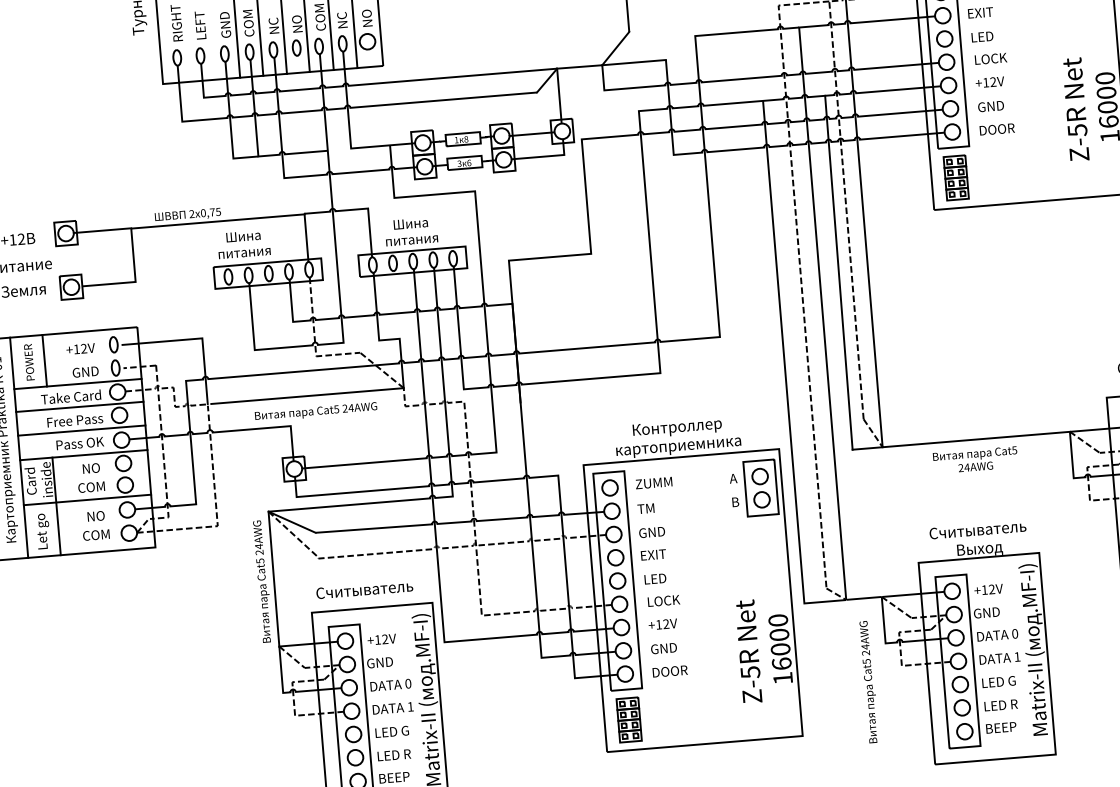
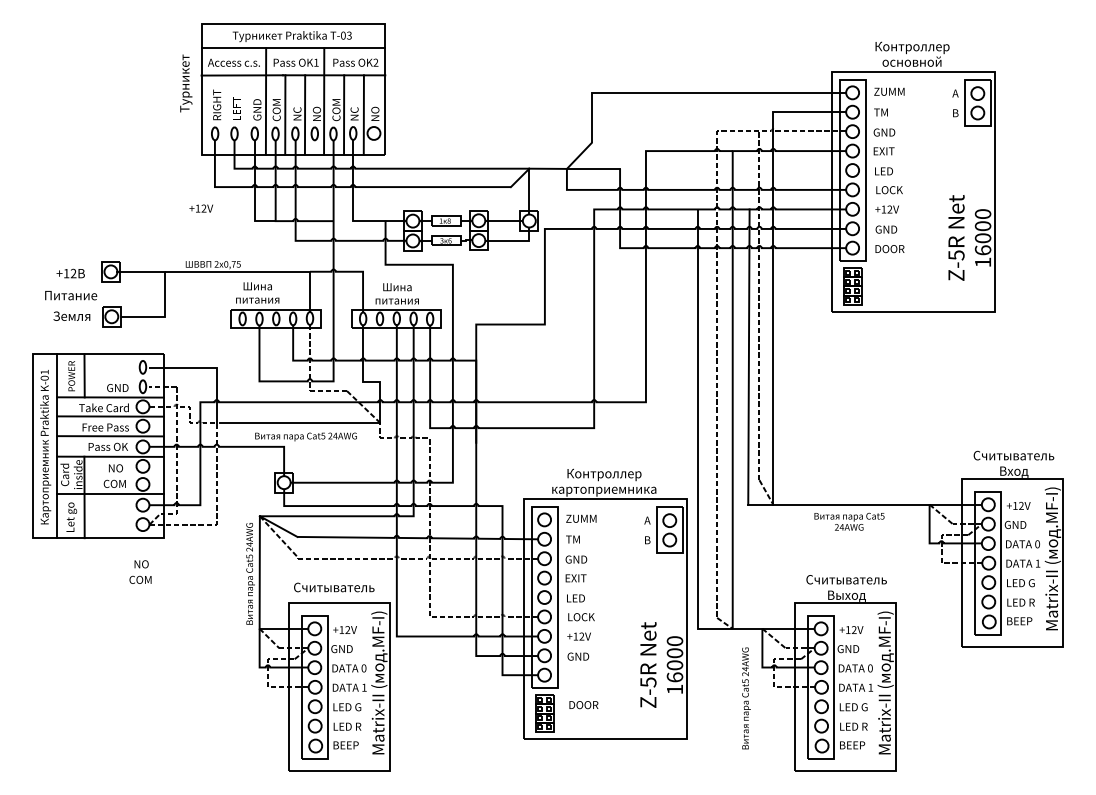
text: (79, 348) -> (200, 208), moved
text: (95, 525) -> (140, 571), moved
text: (669, 672) -> (583, 705), moved

